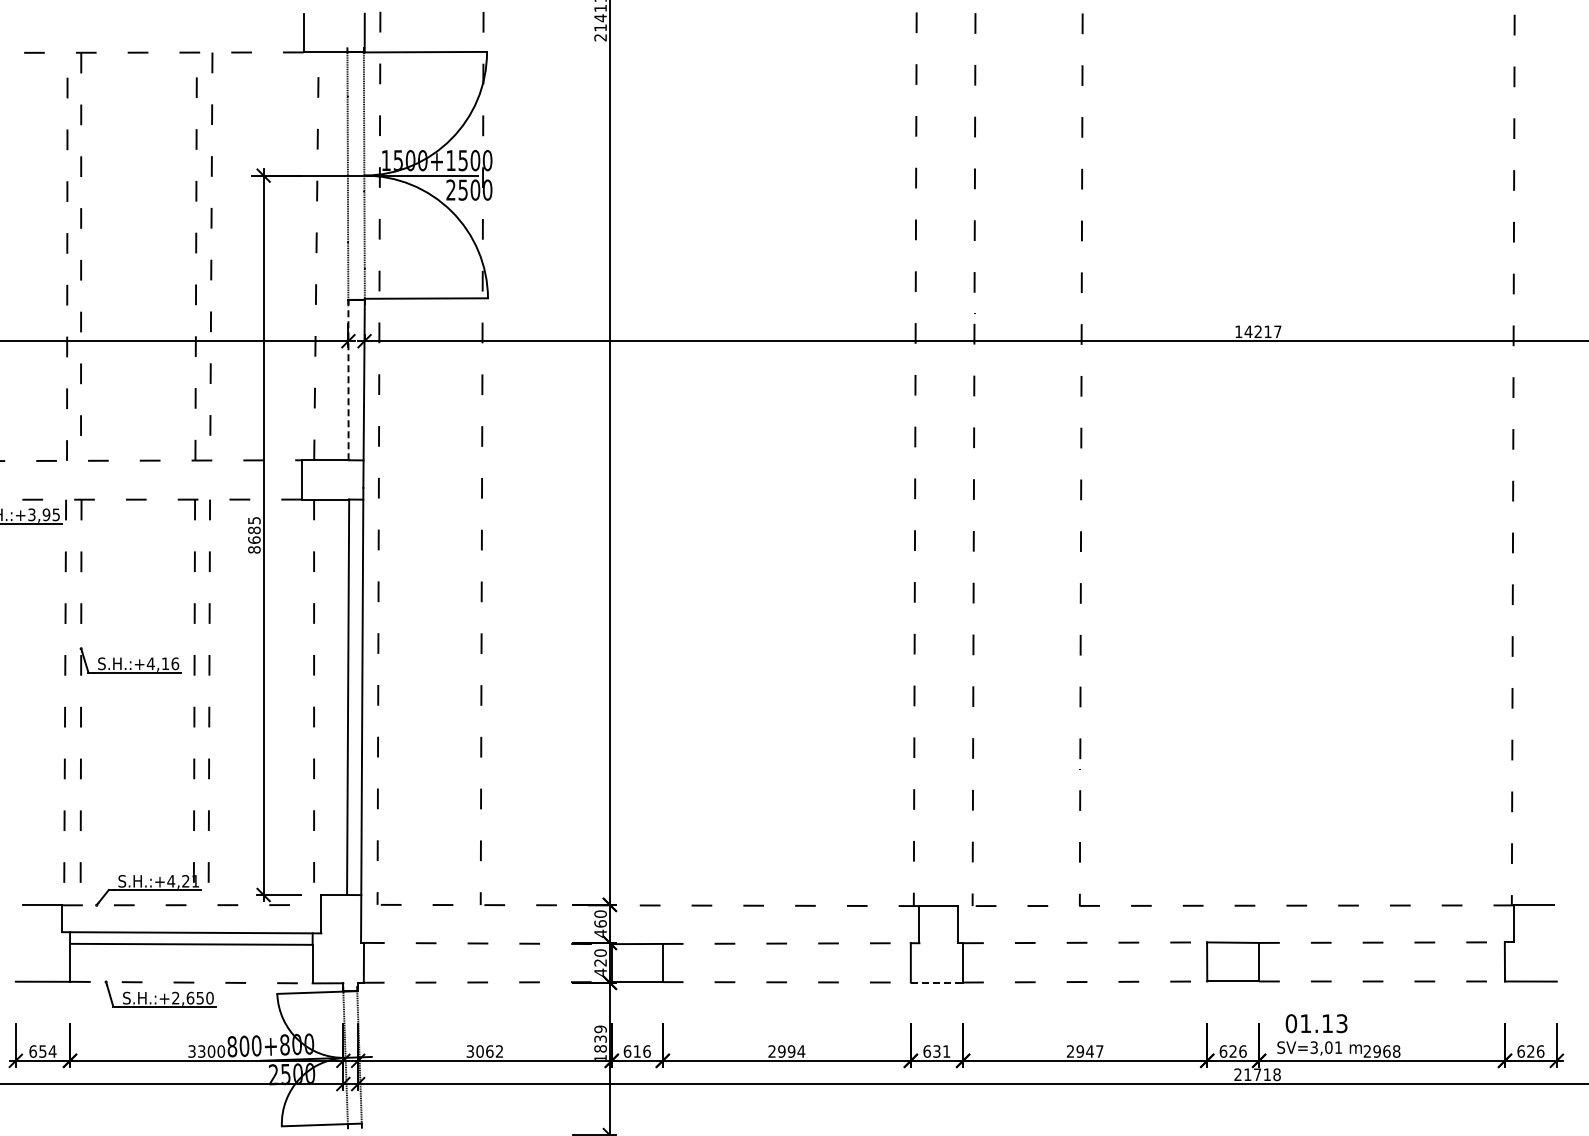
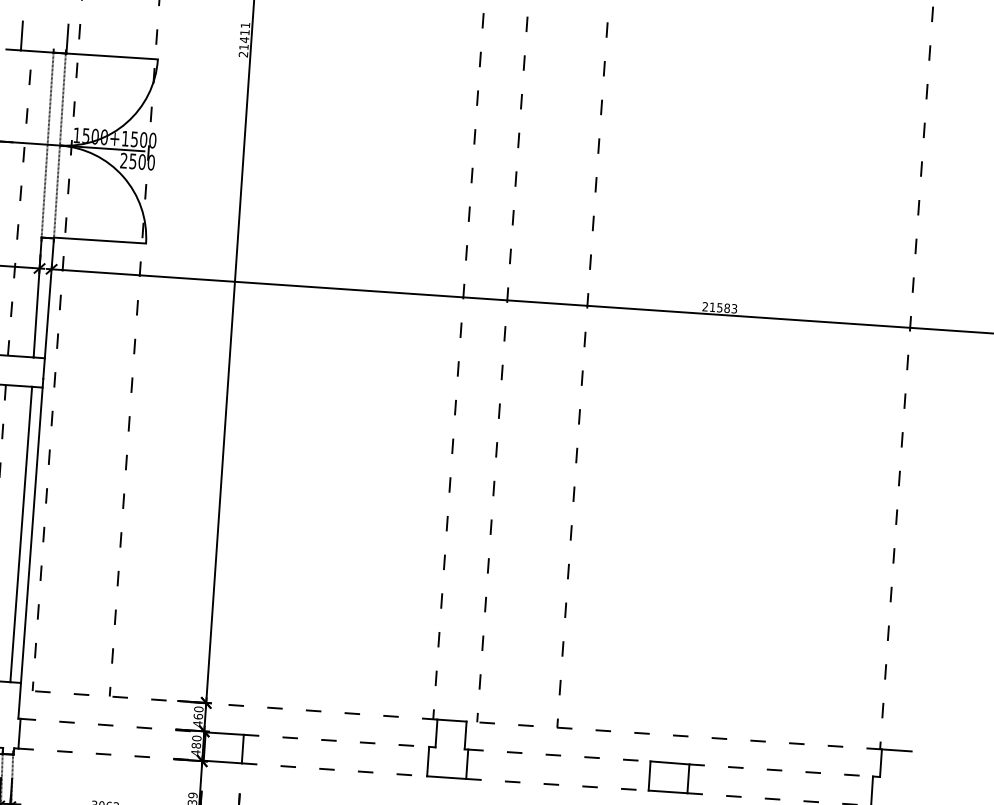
text: (1258, 331) -> (720, 307), 14217 -> 21583
line: (348, 379) -> (37, 297), dashed -> solid
text: (600, 962) -> (196, 745), 420 -> 480
line: (937, 982) -> (447, 777), dashed -> solid

